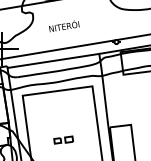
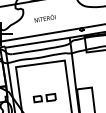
part: (63, 140) -> (44, 98), size x1.67

